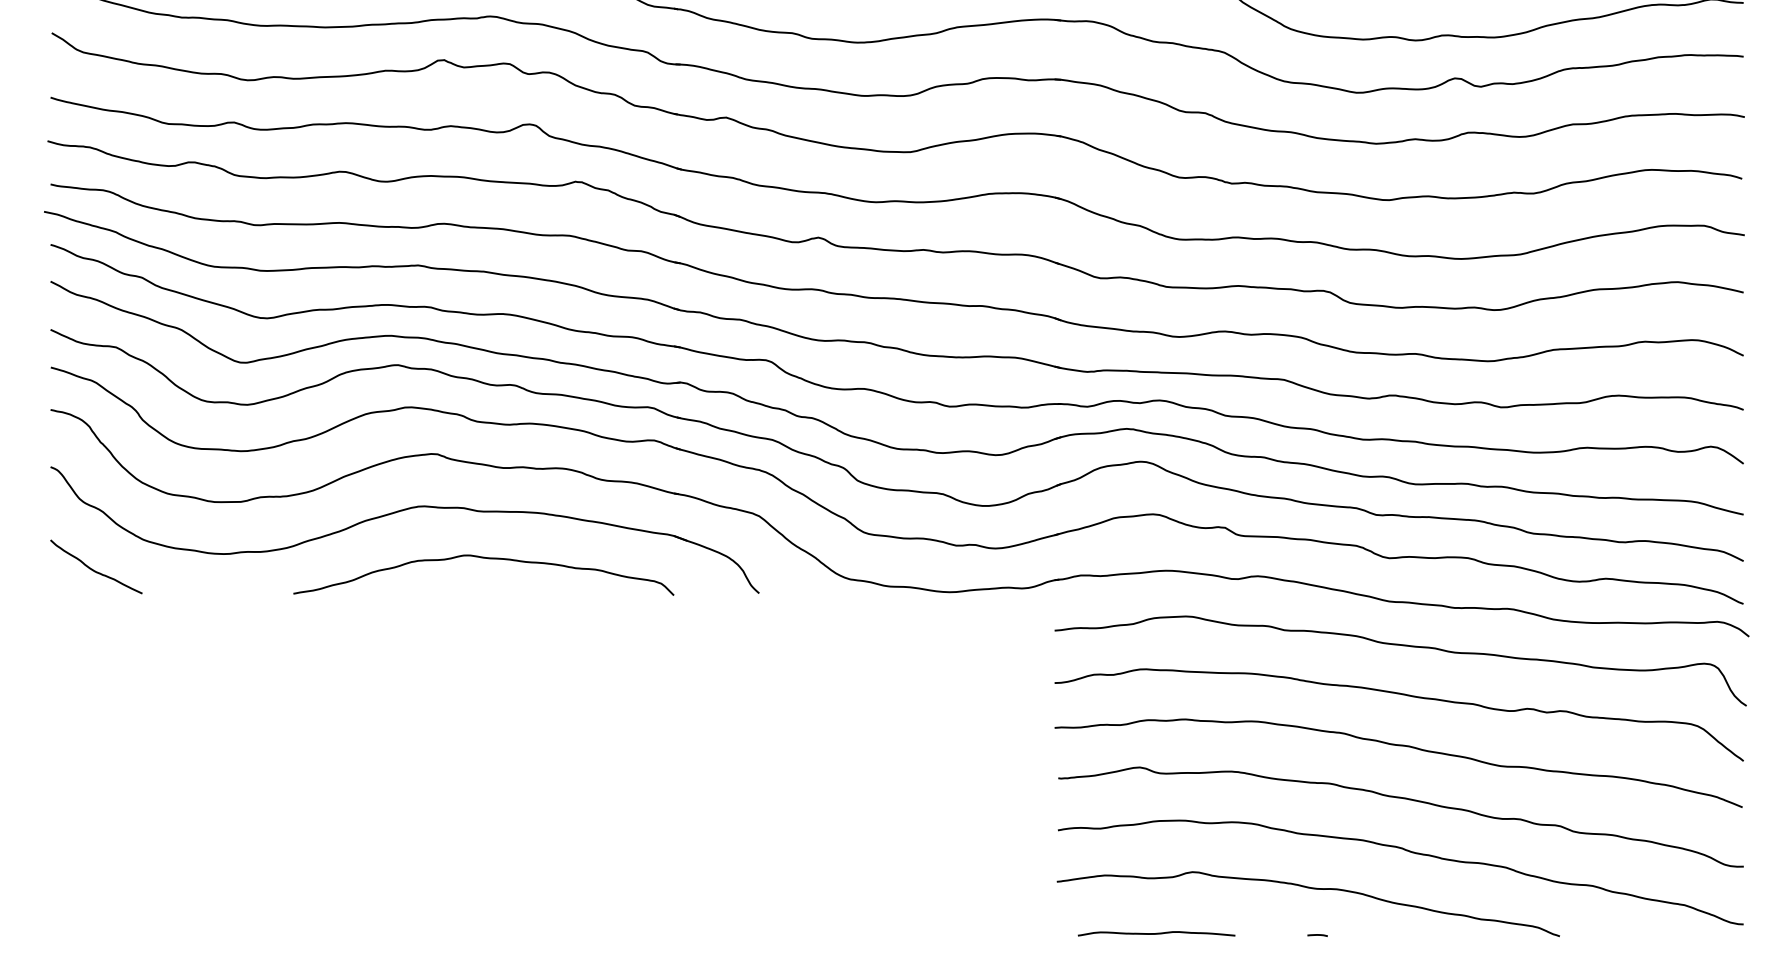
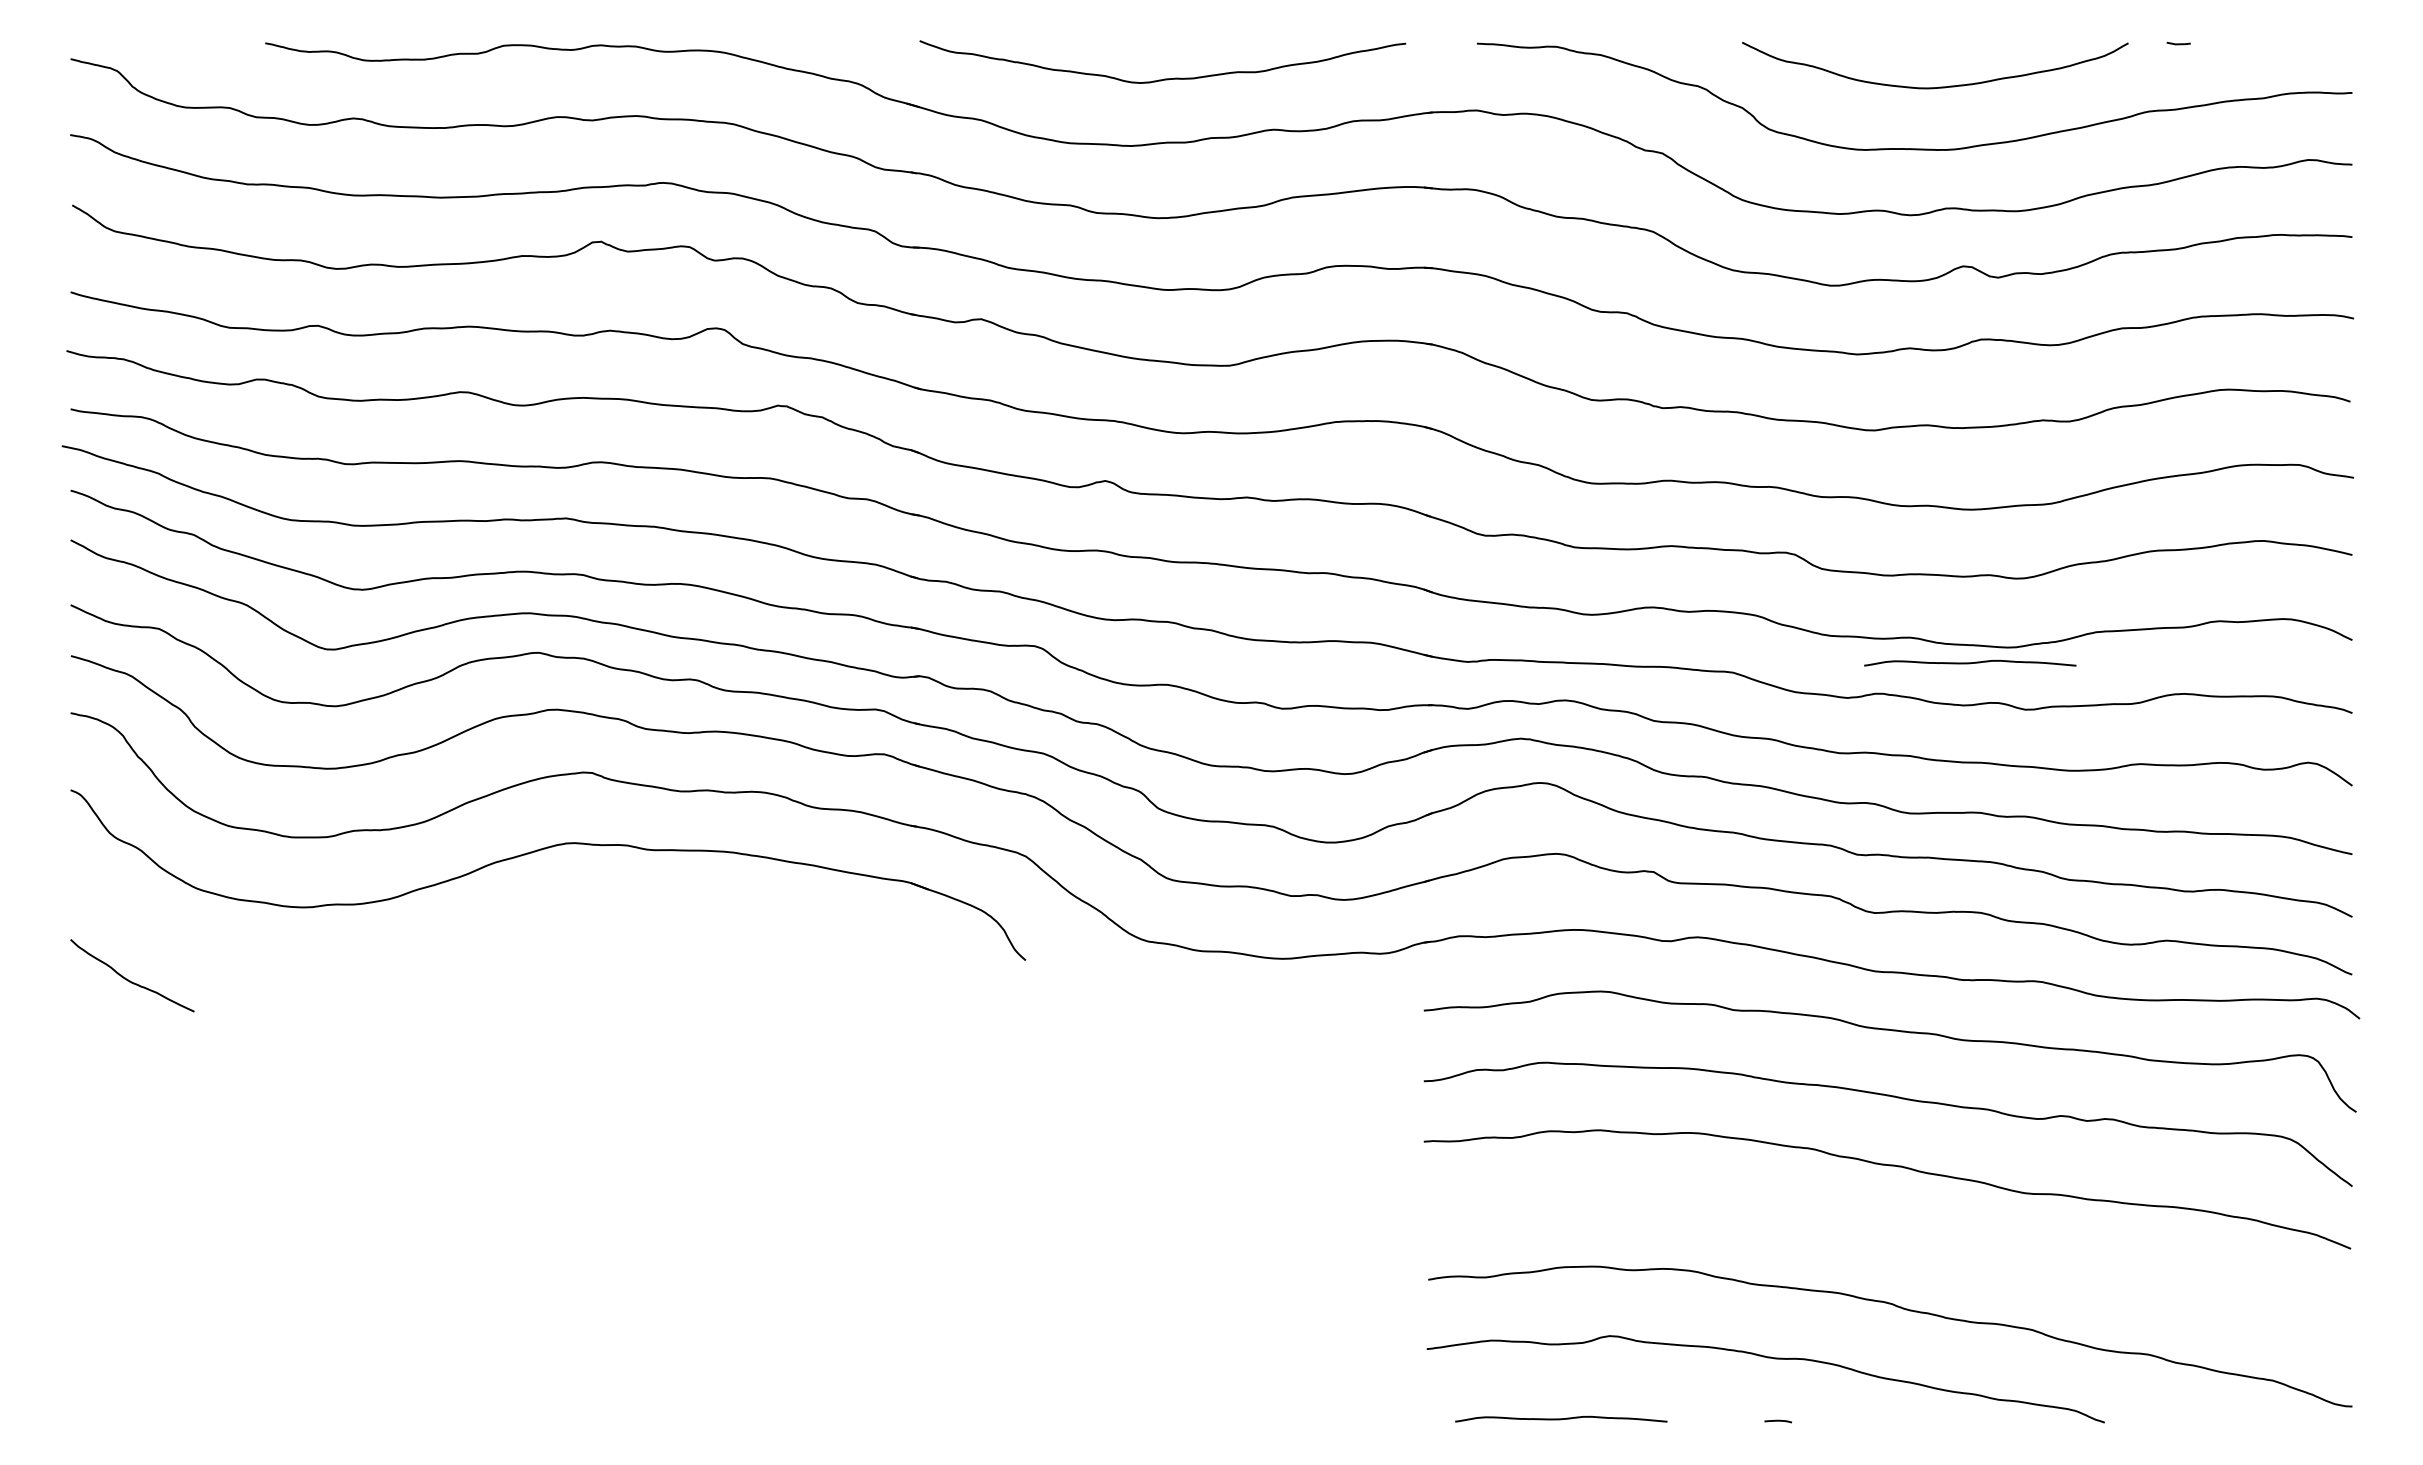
curve: (1460, 372) -> (1970, 662), added
curve: (483, 558) -> (654, 913), removed
curve: (94, 570) -> (130, 980), moved
curve: (1402, 798) -> (1892, 1237), removed

